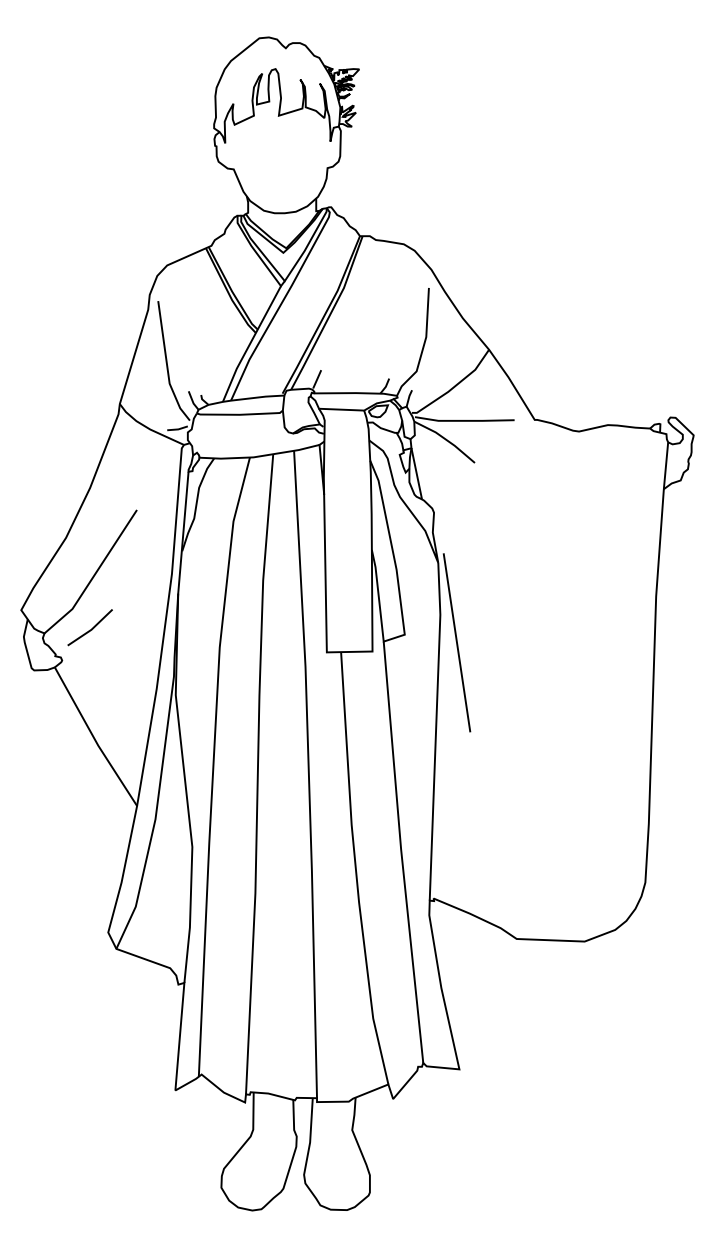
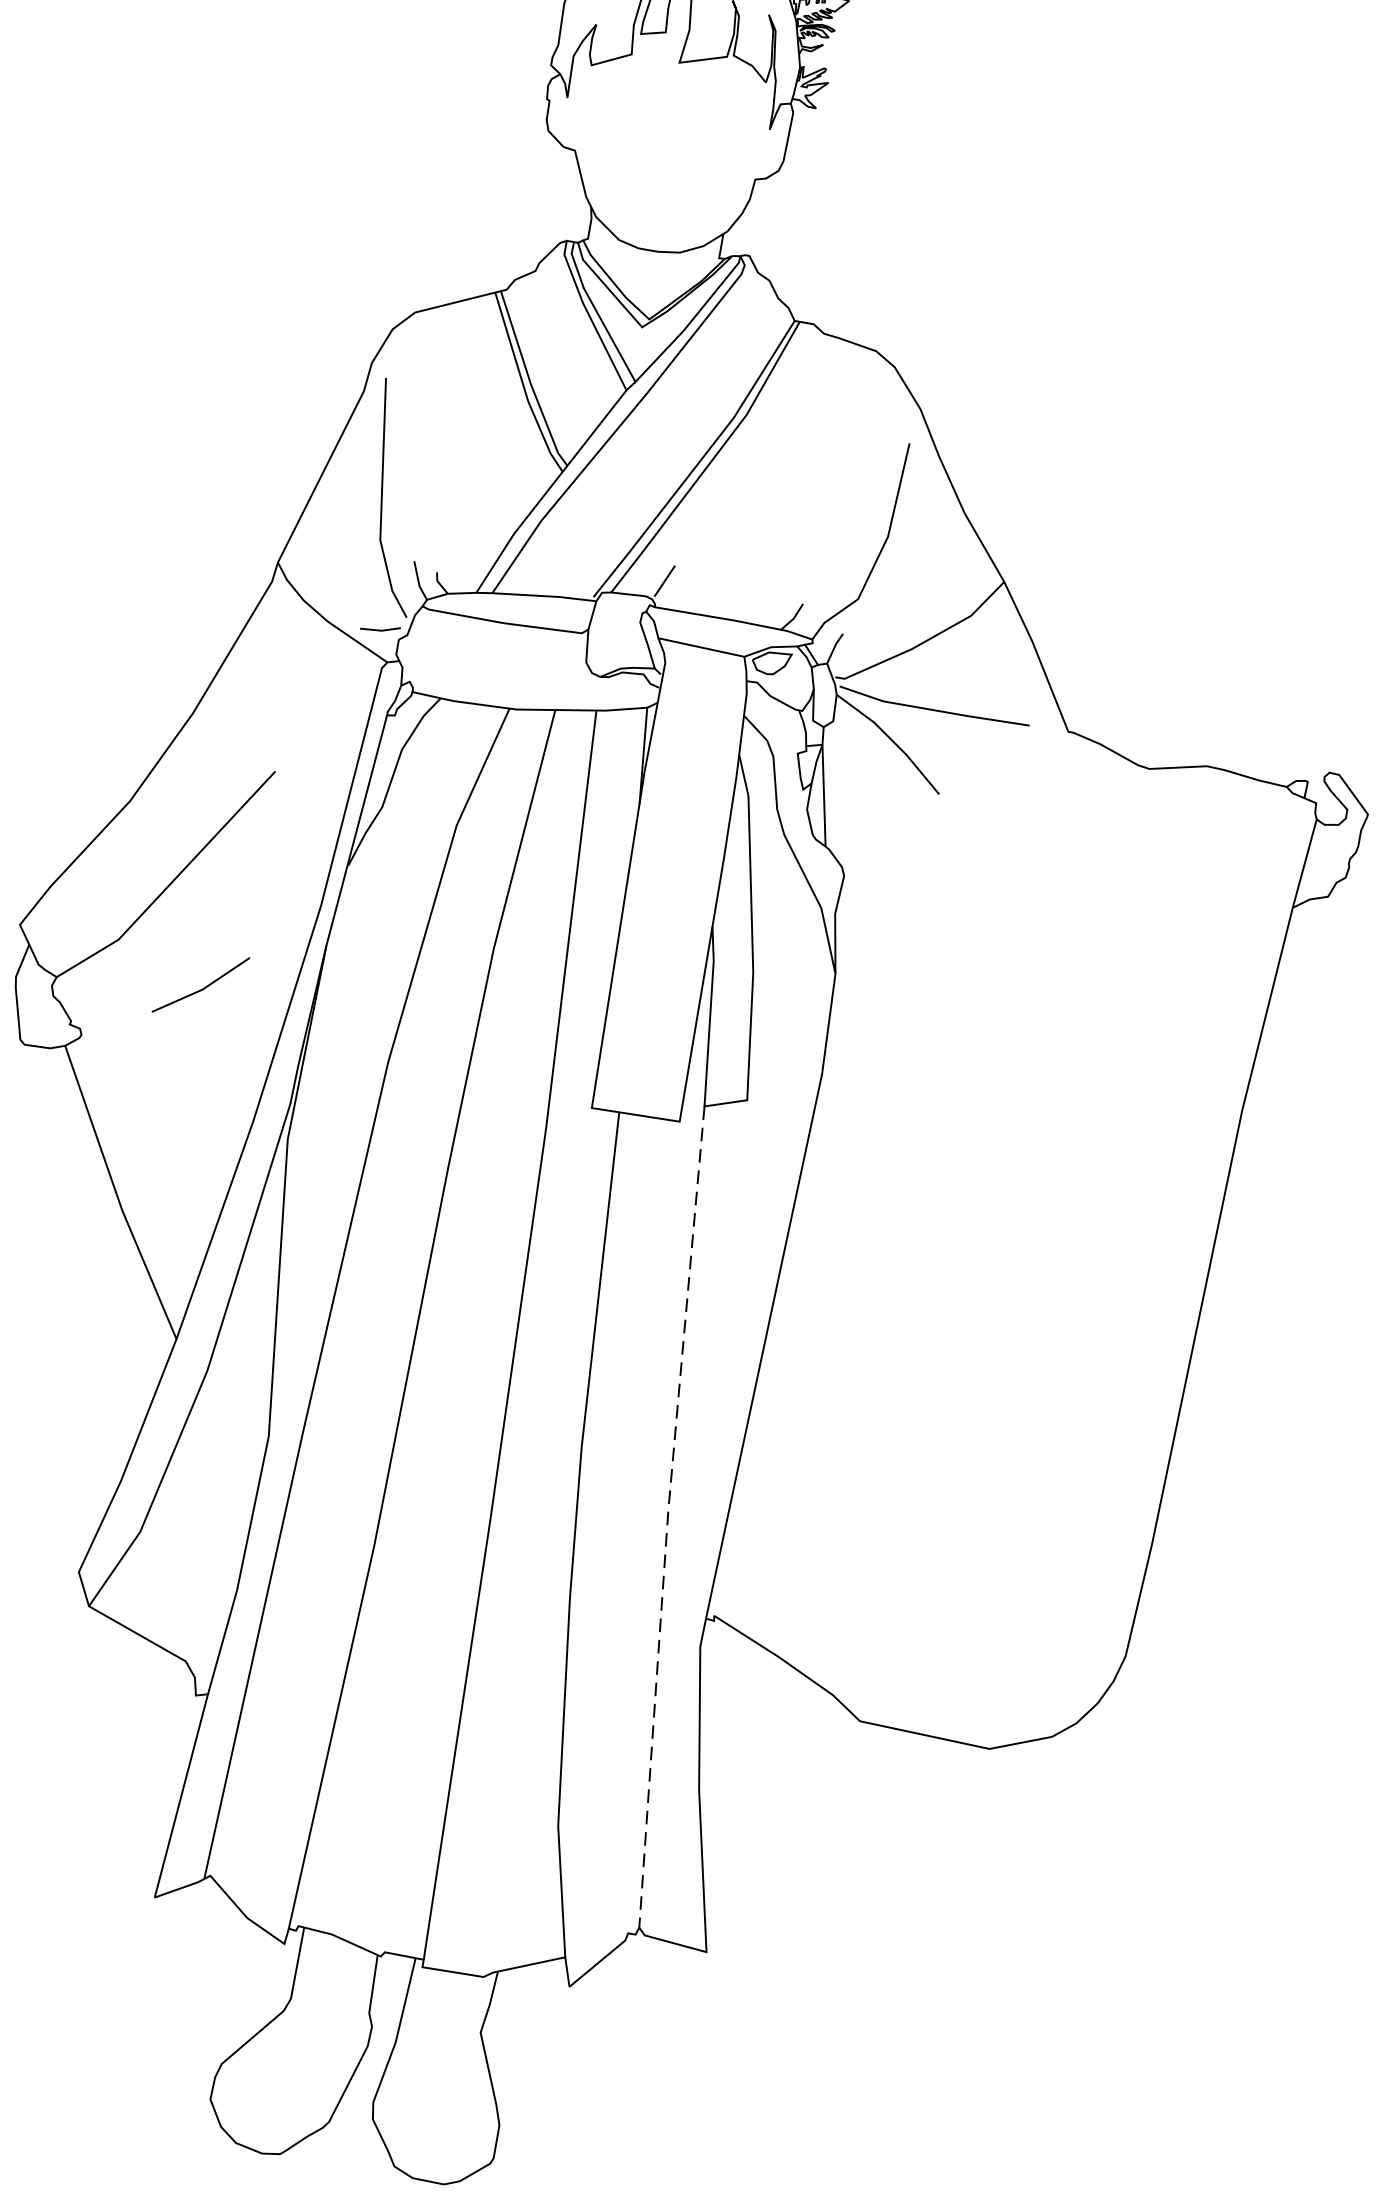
line: (91, 628) -> (203, 987), moved
line: (456, 642) -> (843, 1132), removed
line: (401, 852) -> (668, 1516), solid -> dashed

